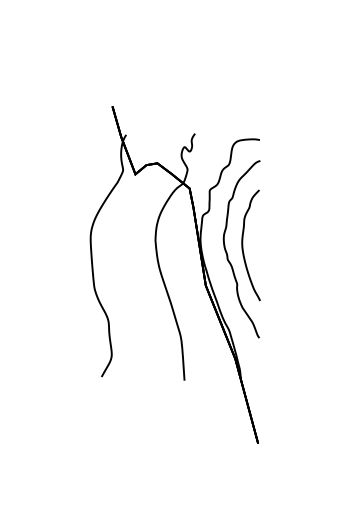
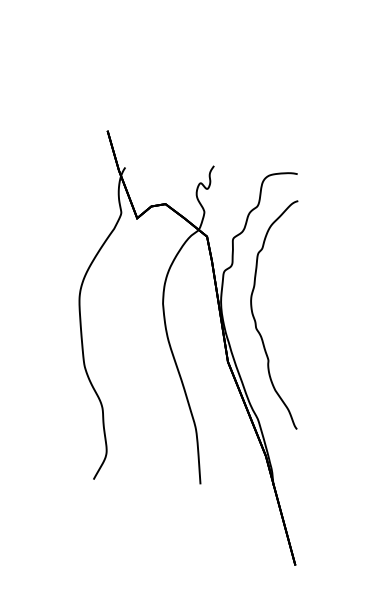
curve: (243, 245) -> (276, 310), removed

